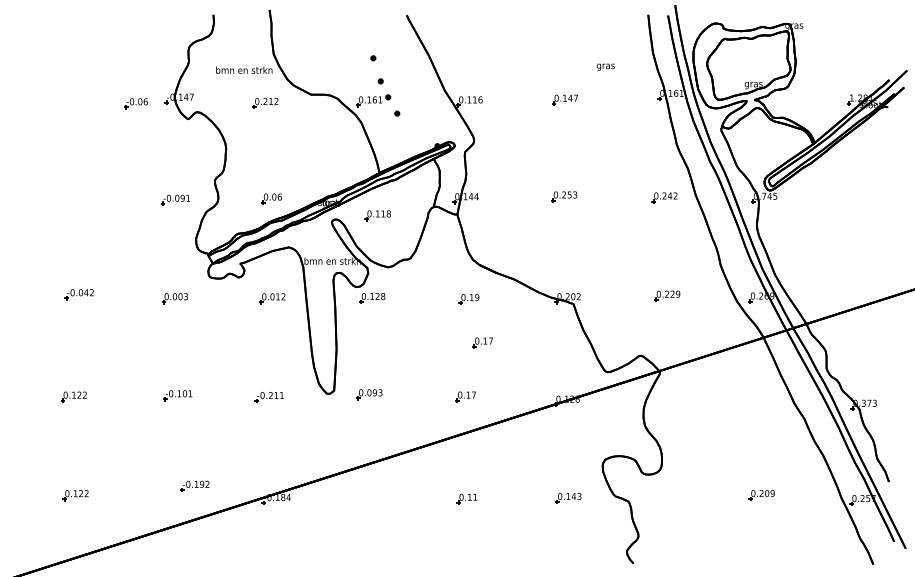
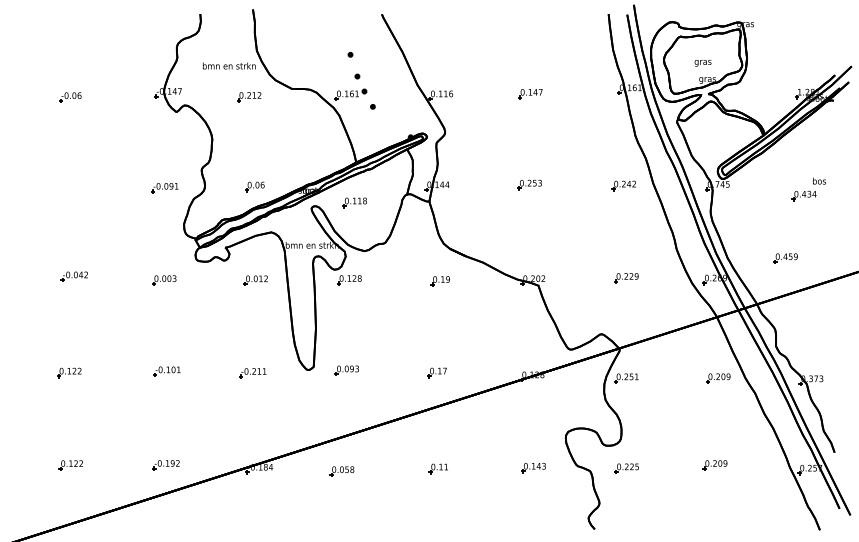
text: (605, 66) -> (702, 62), moved
part: (135, 103) -> (69, 97), moved
part: (861, 201) -> (808, 189), added
part: (836, 274) -> (785, 257), added
part: (482, 342) -> (452, 321), removed
part: (667, 402) -> (626, 378), added
part: (765, 402) -> (718, 378), added
part: (194, 485) -> (165, 464), moved
part: (667, 498) -> (626, 468), added
part: (364, 501) -> (342, 471), added

